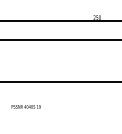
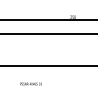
text: (25, 106) -> (30, 83), moved

